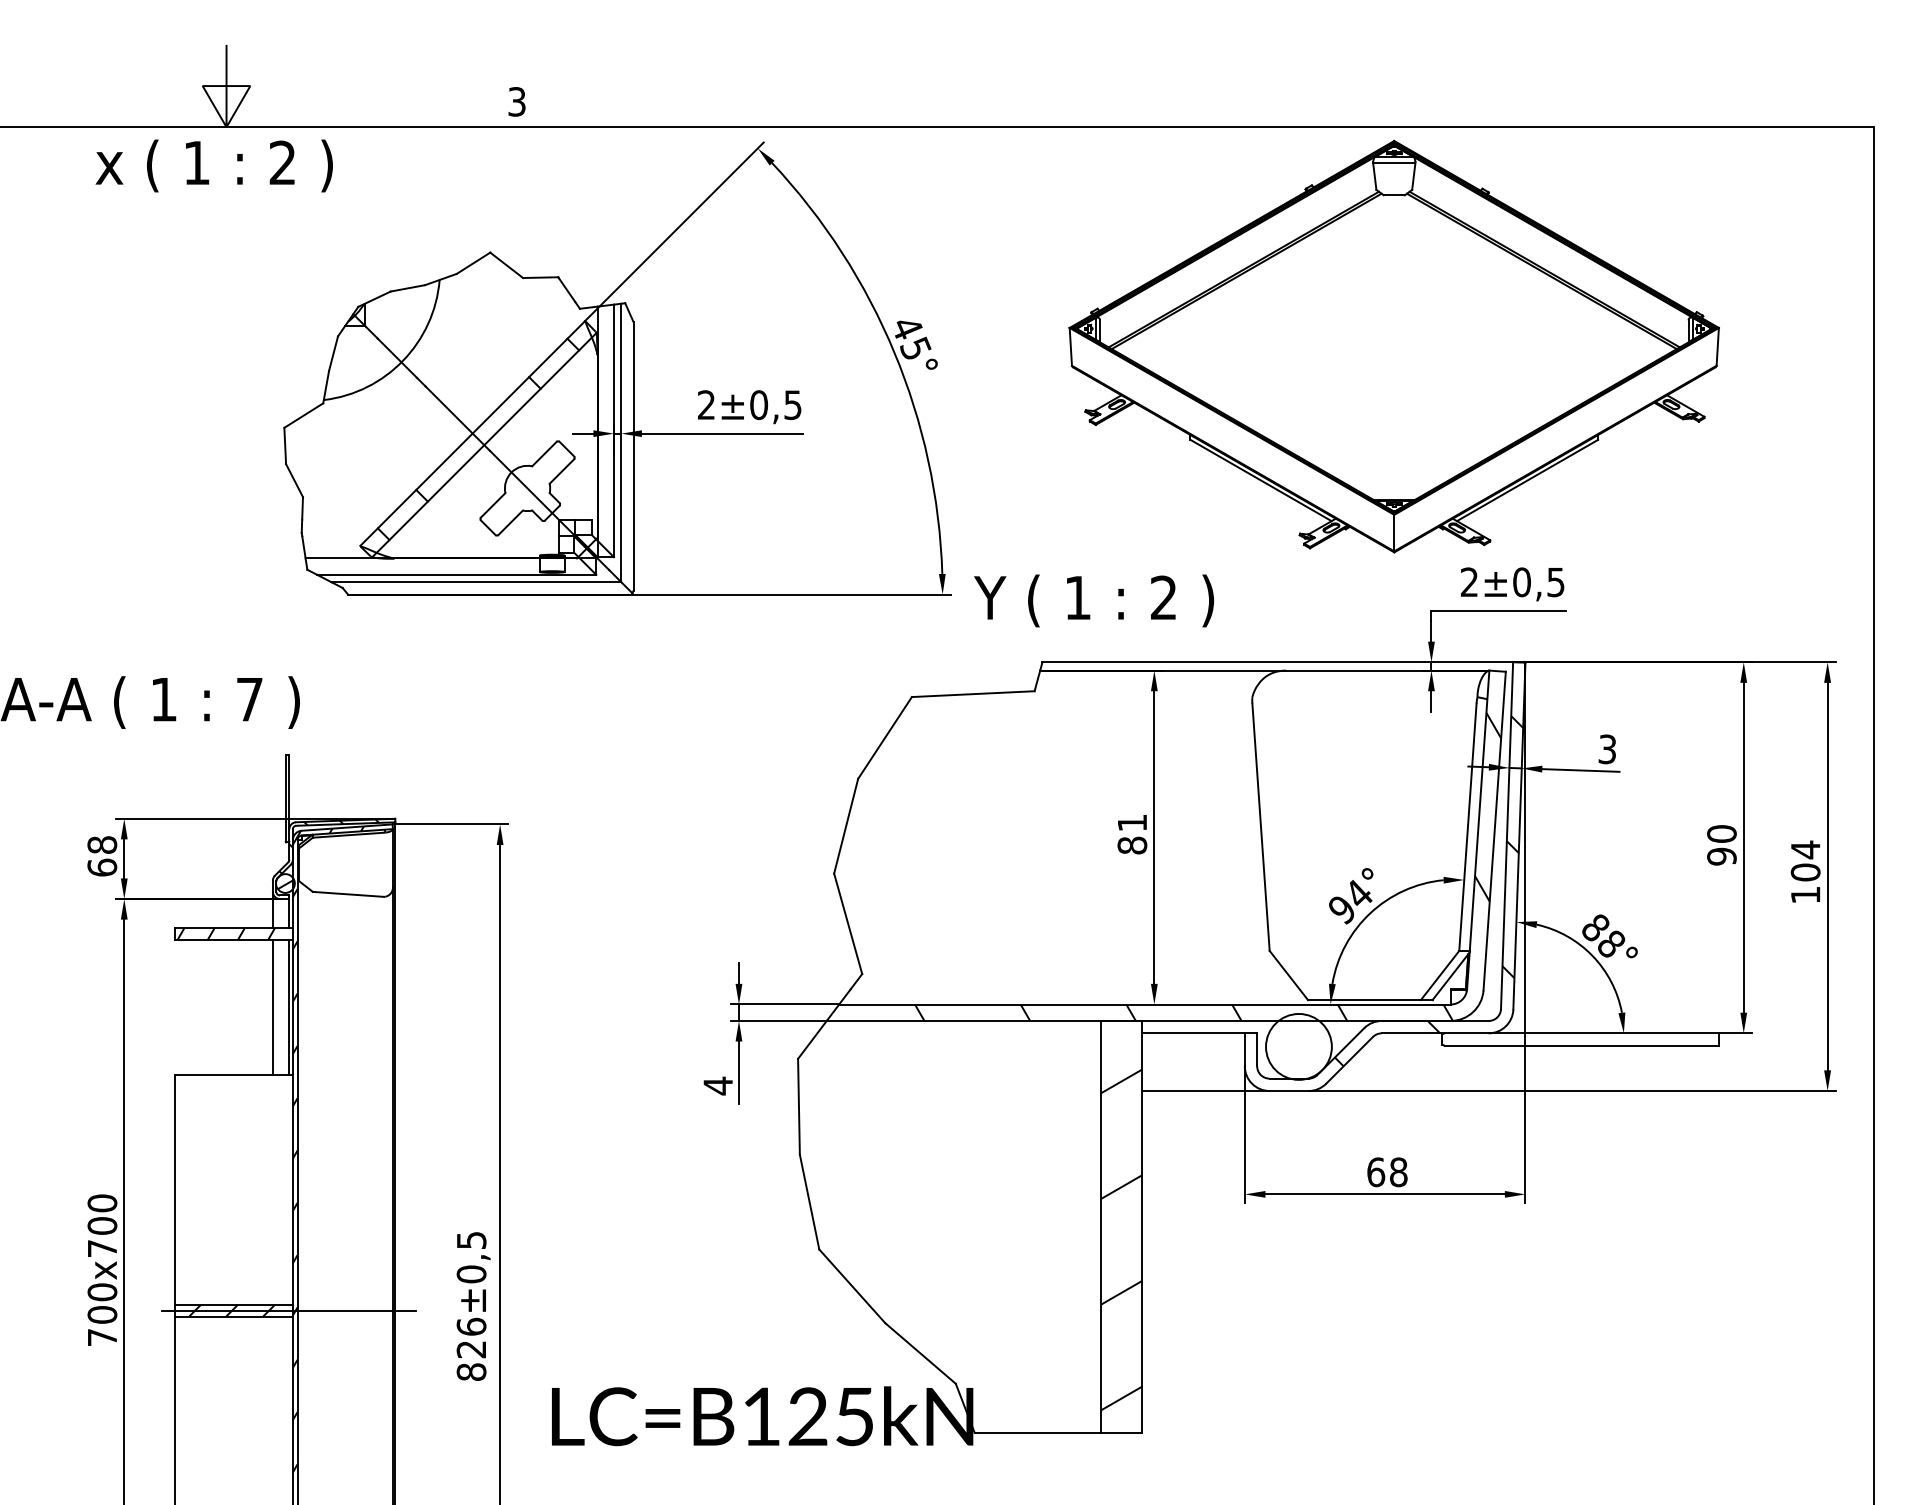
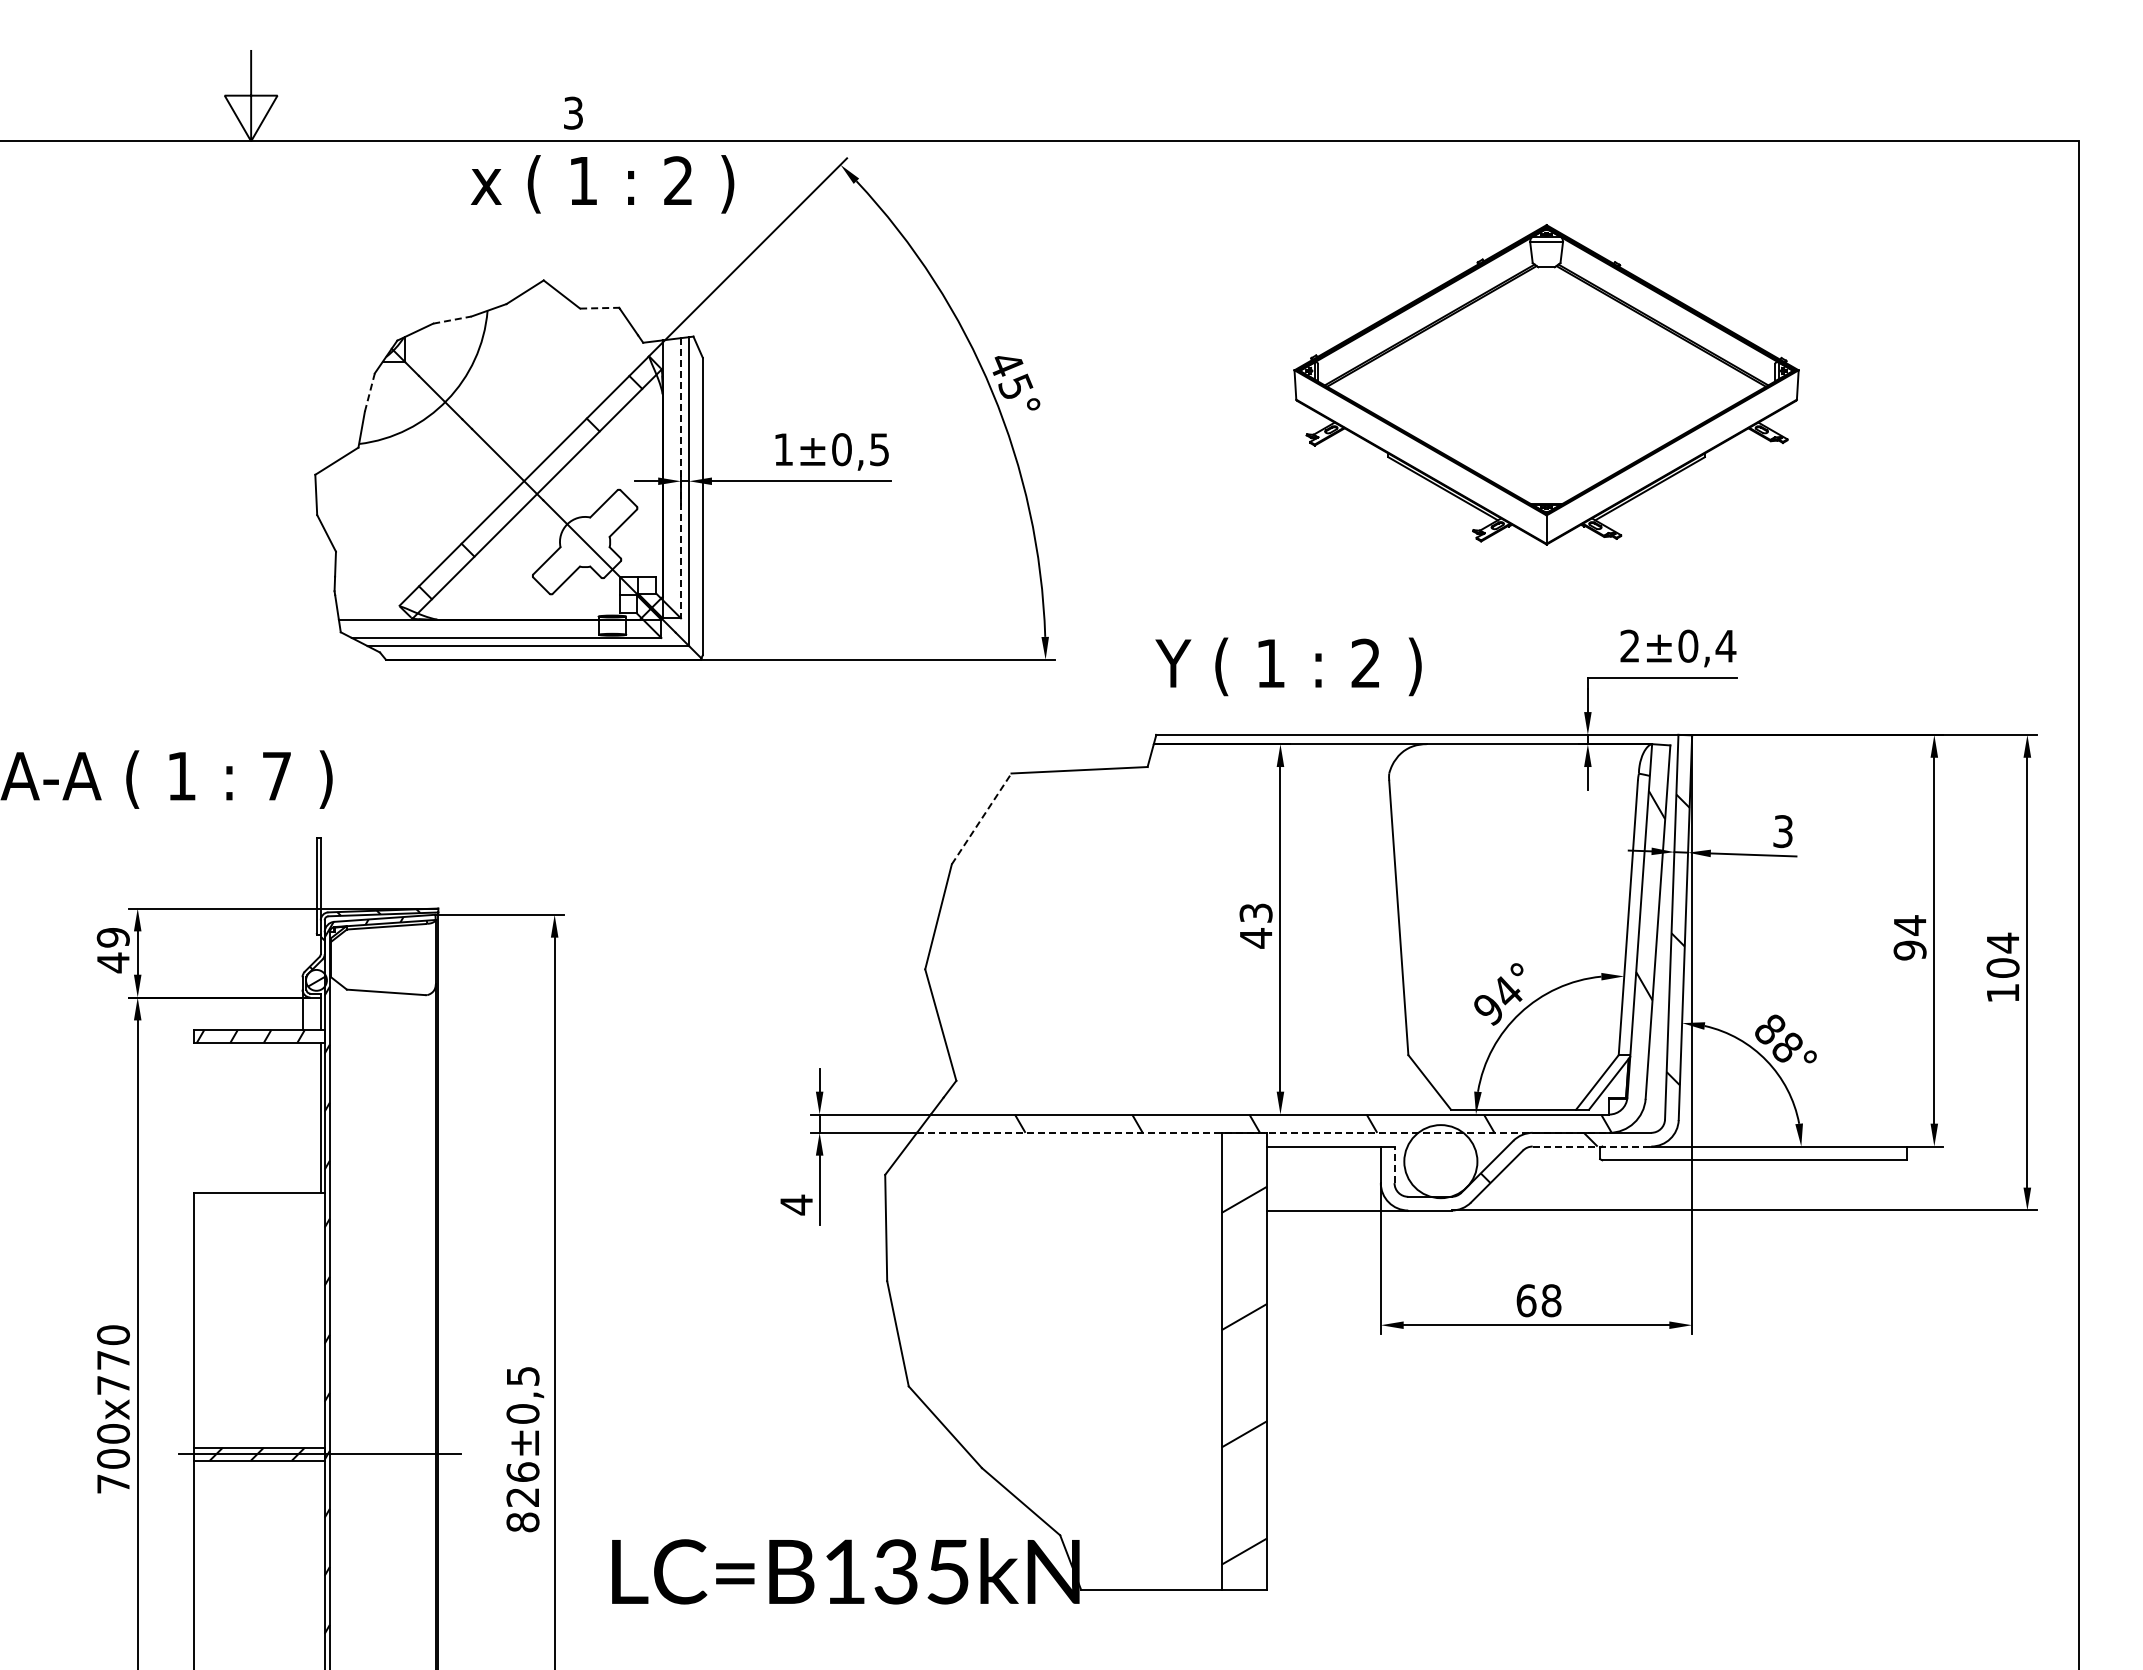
text: (214, 166) -> (602, 184), moved
line: (540, 277) -> (599, 308), solid -> dashed
line: (408, 288) -> (452, 320), solid -> dashed
part: (1394, 346) -> (1546, 384), size x0.7
line: (333, 353) -> (369, 392), solid -> dashed
text: (706, 405) -> (783, 449), 2 -> 1
line: (614, 431) -> (681, 478), solid -> dashed
text: (1555, 582) -> (1725, 646), ±0,5 -> ±0,4
text: (1093, 600) -> (1288, 666), moved
line: (884, 737) -> (981, 818), solid -> dashed
text: (1131, 834) -> (1255, 925), 81 -> 43
text: (1721, 834) -> (1909, 925), 90 -> 94
text: (101, 856) -> (112, 950), 68 -> 49
line: (272, 1008) -> (302, 1118), removed
line: (1139, 1020) -> (1263, 1132), solid -> dashed
line: (1435, 1033) -> (1592, 1146), solid -> dashed
line: (1257, 1049) -> (1394, 1164), solid -> dashed
text: (102, 1226) -> (113, 1360), x700 -> x770
text: (807, 1417) -> (895, 1572), LC=B125kN -> LC=B135kN

